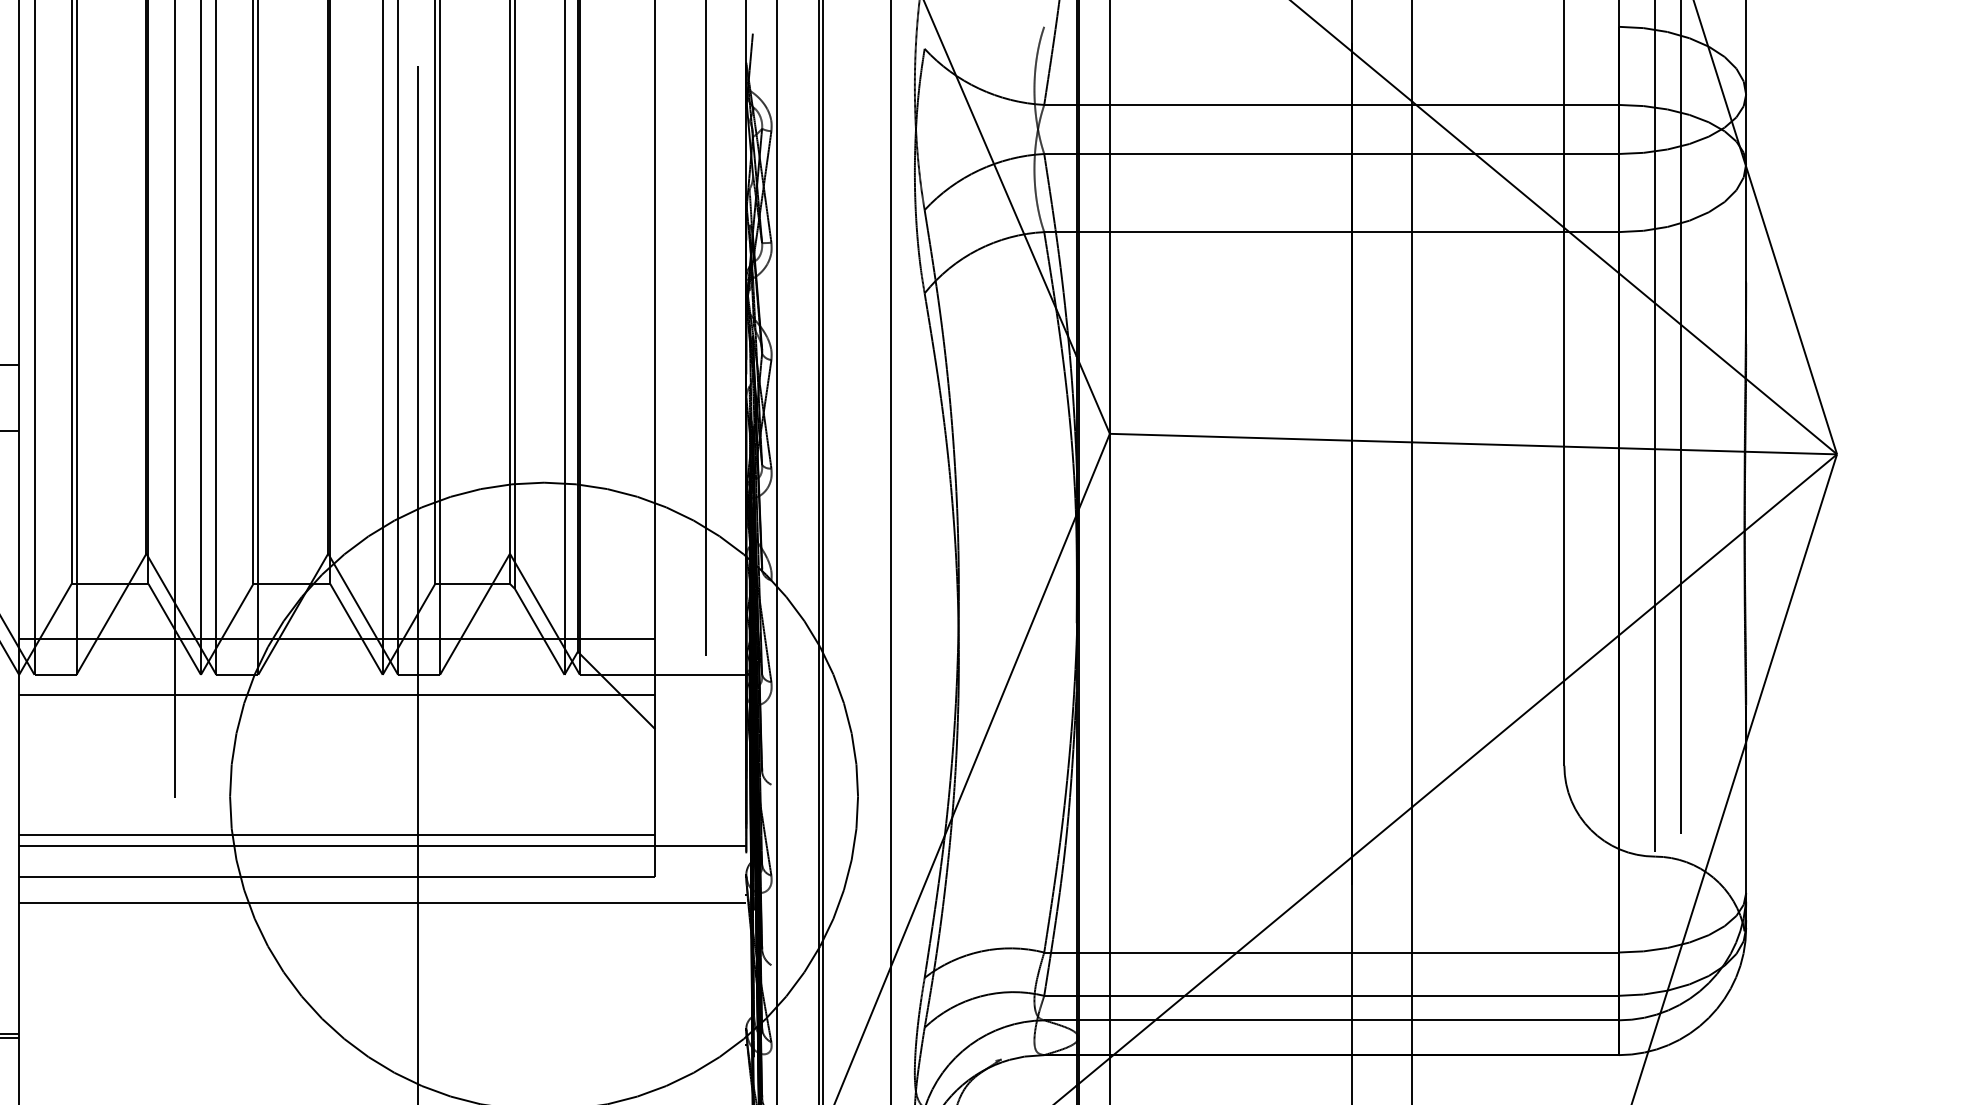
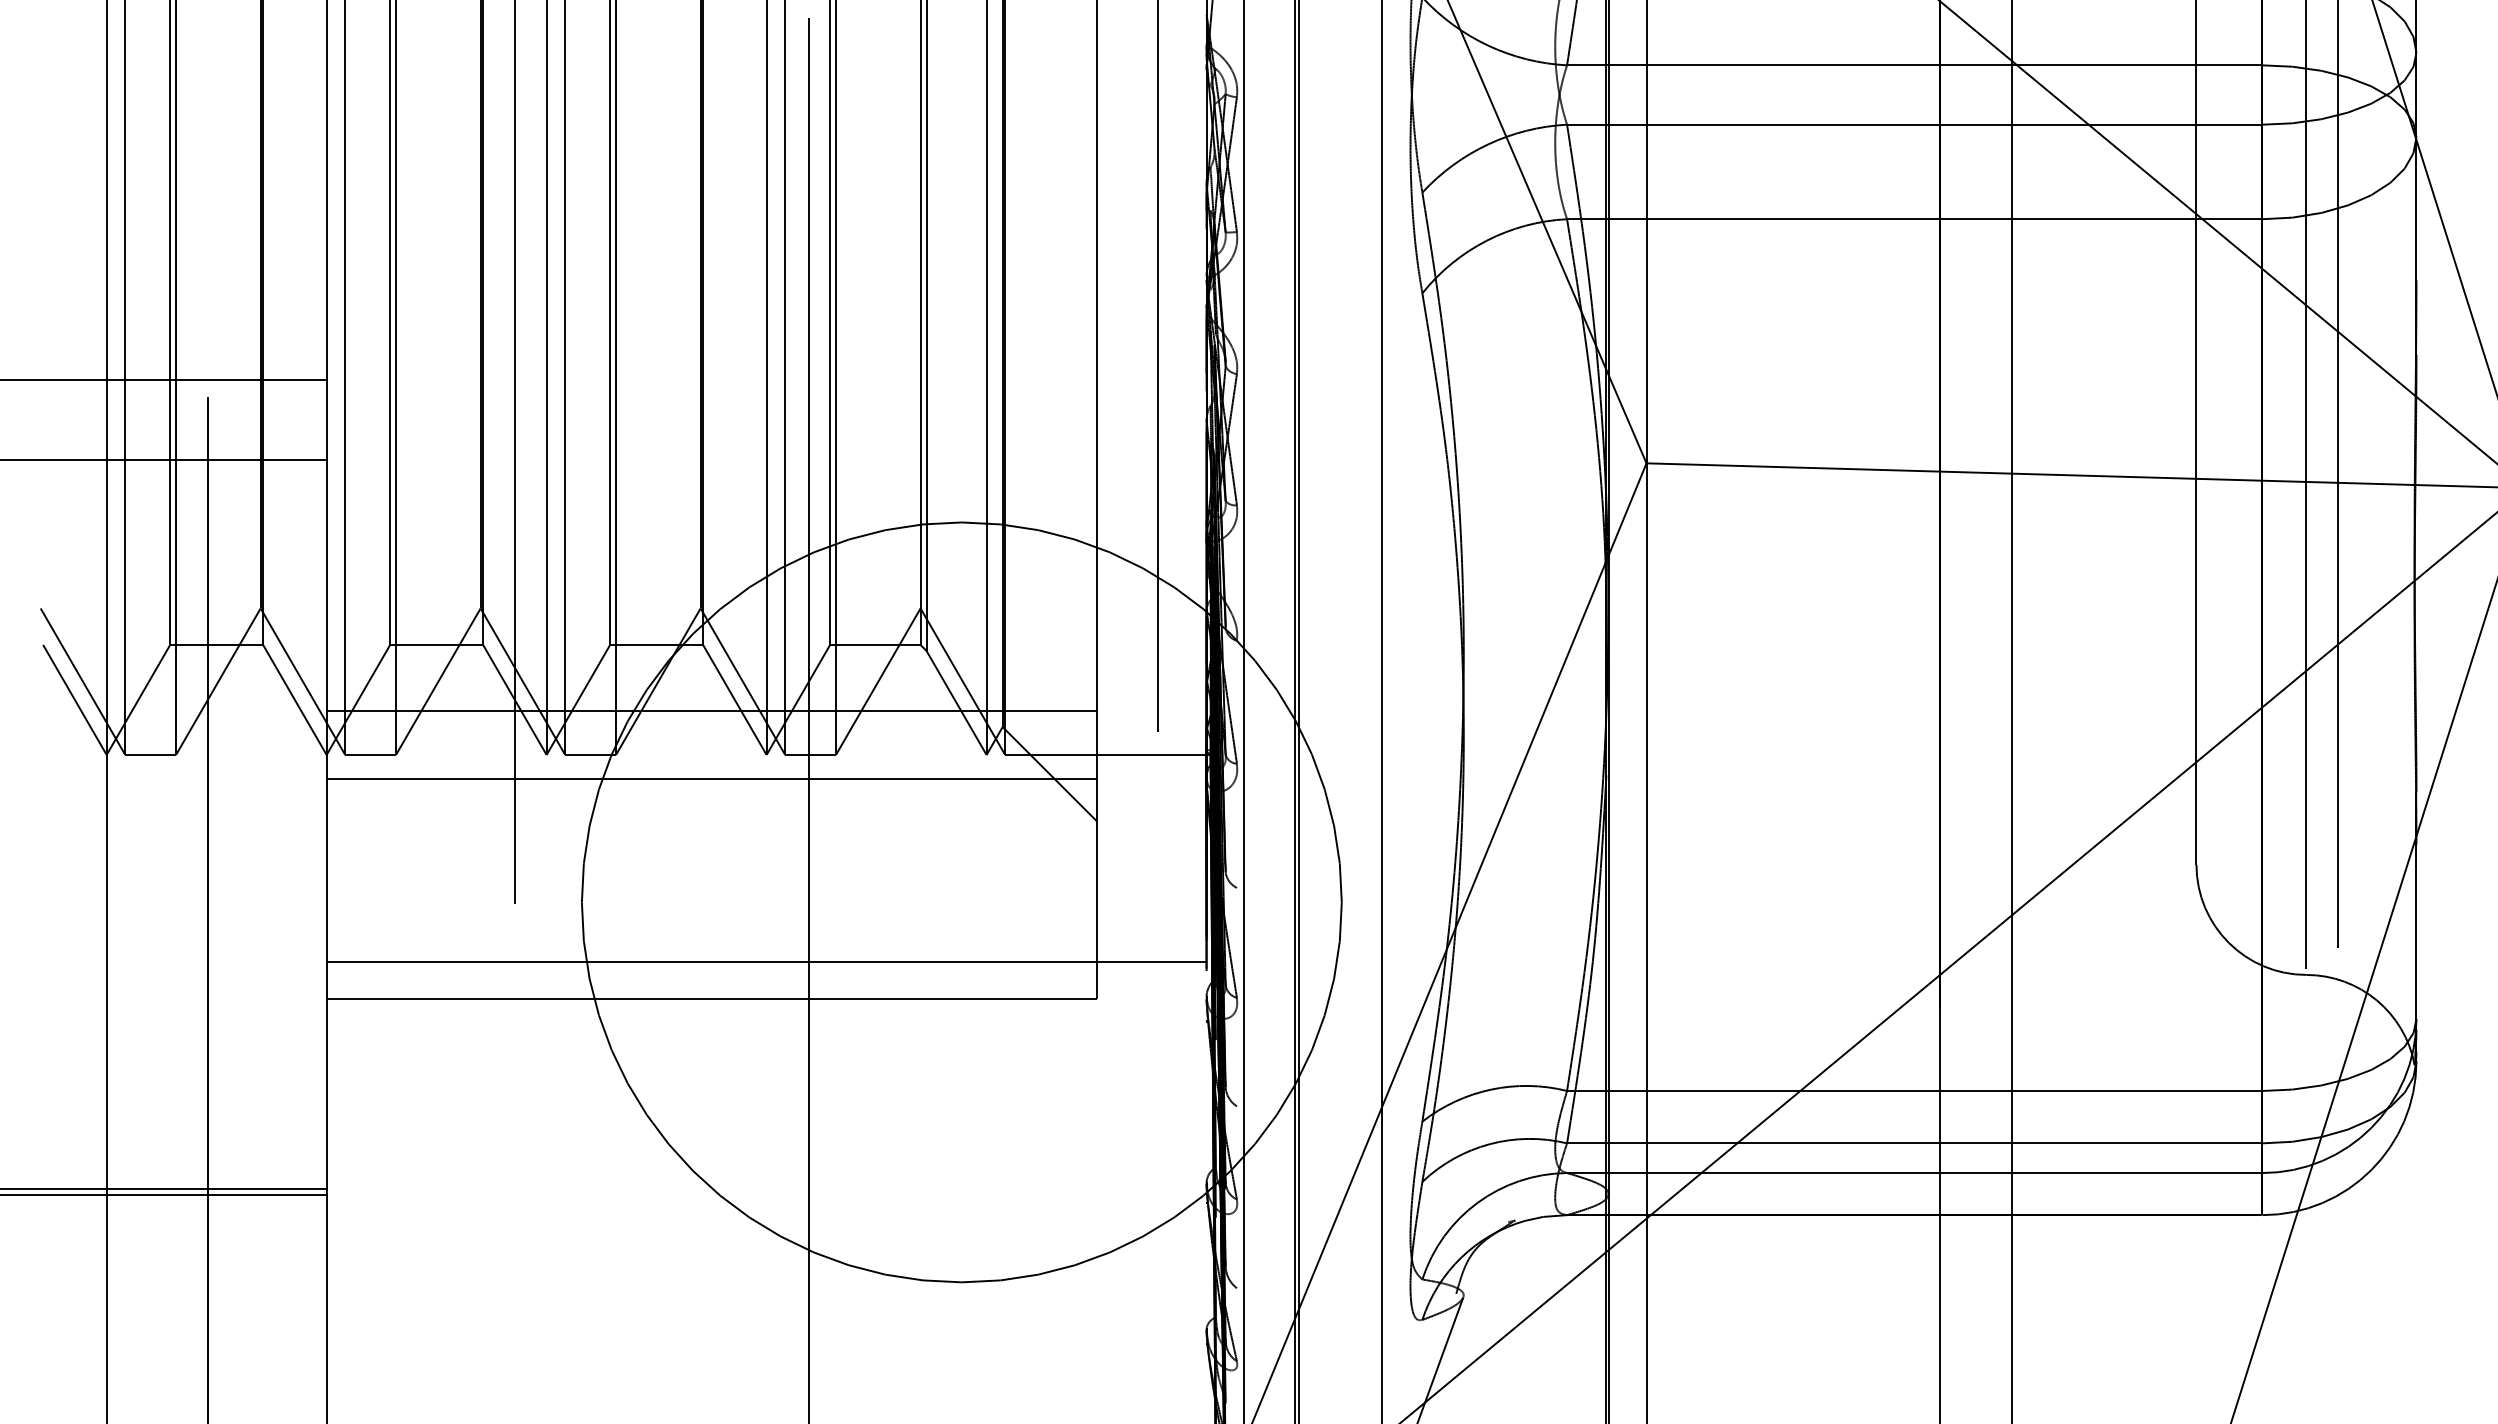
line: (337, 835) -> (711, 949), removed
line: (382, 903) -> (766, 1031), removed

